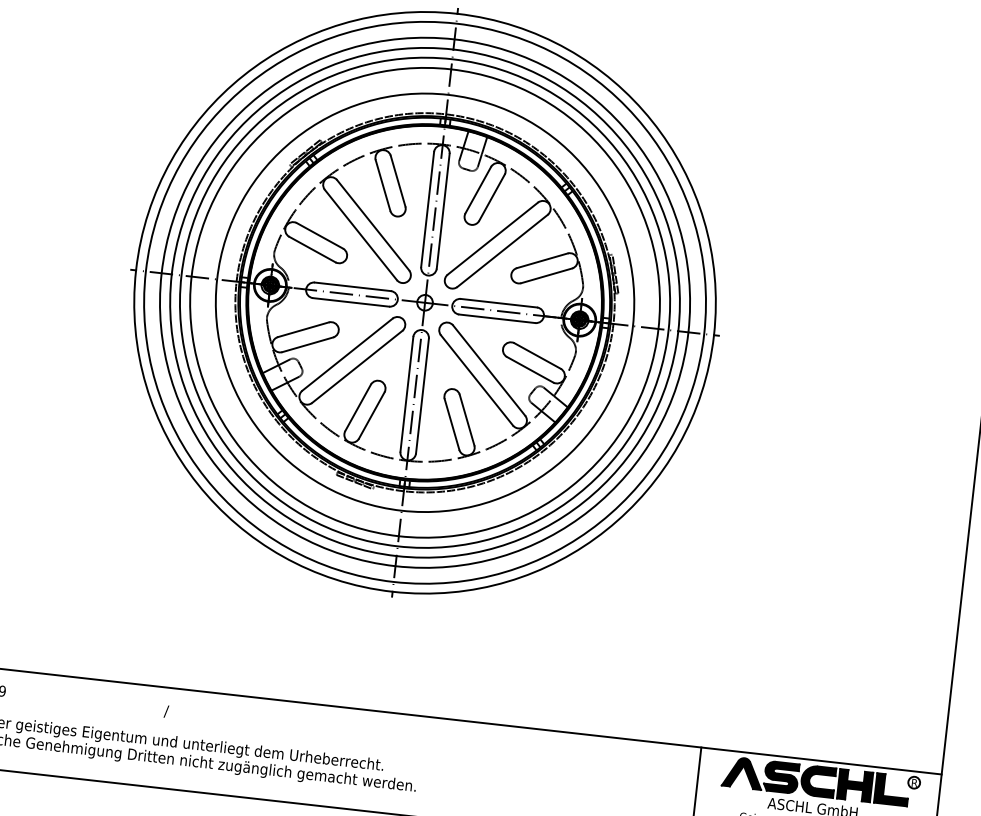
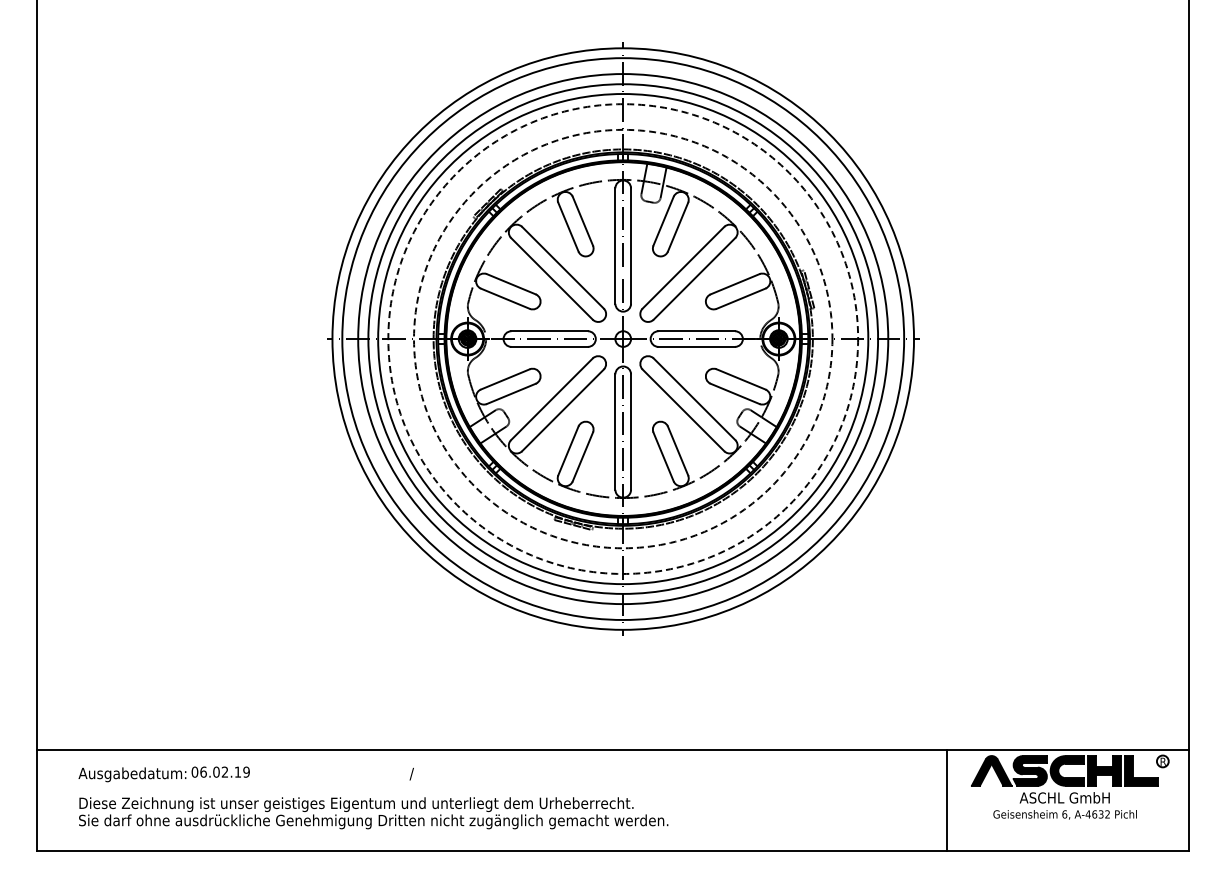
circle: (425, 302) -> (623, 338), solid -> dashed
circle: (425, 302) -> (623, 338), solid -> dashed

